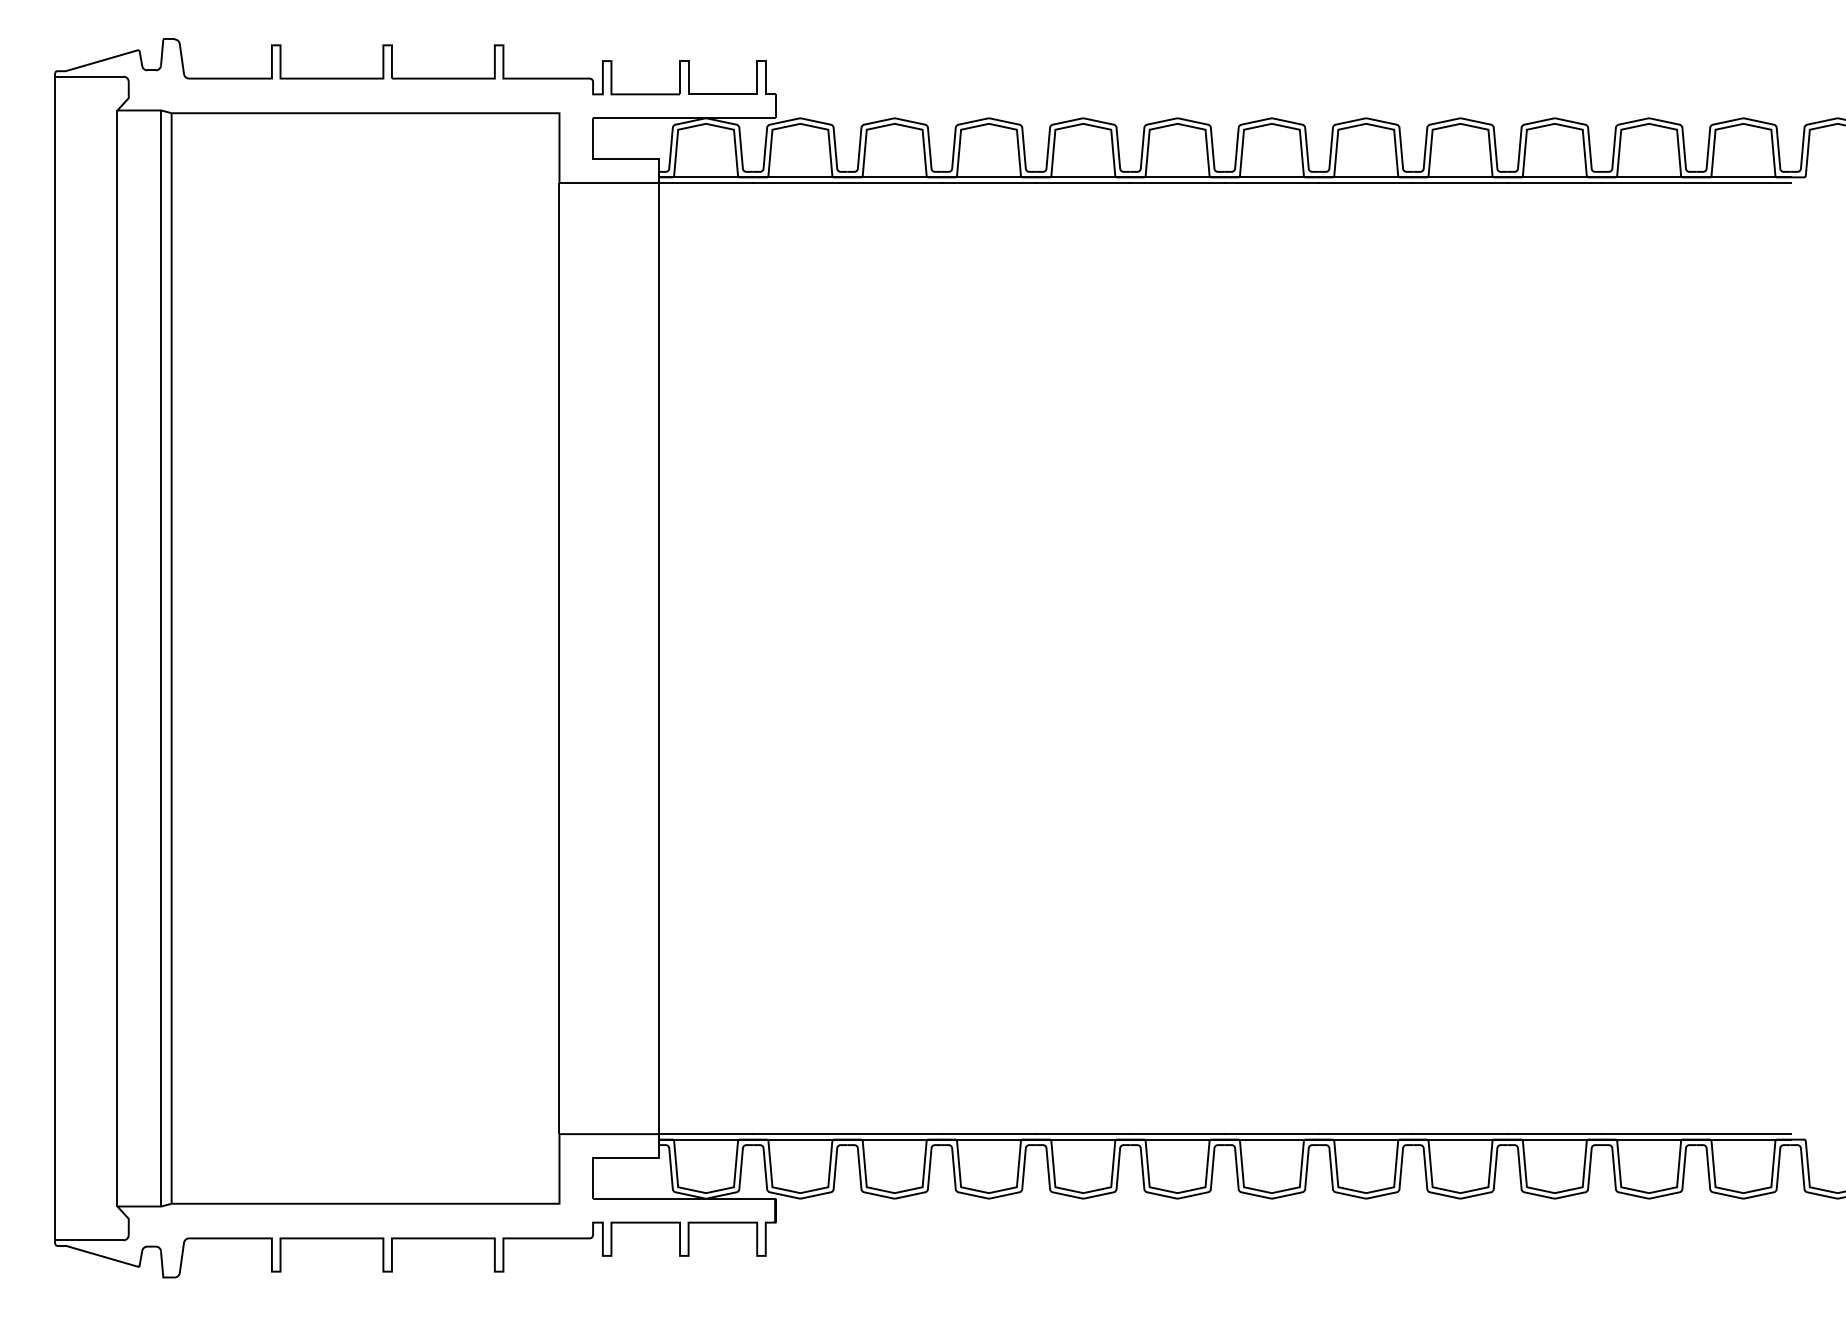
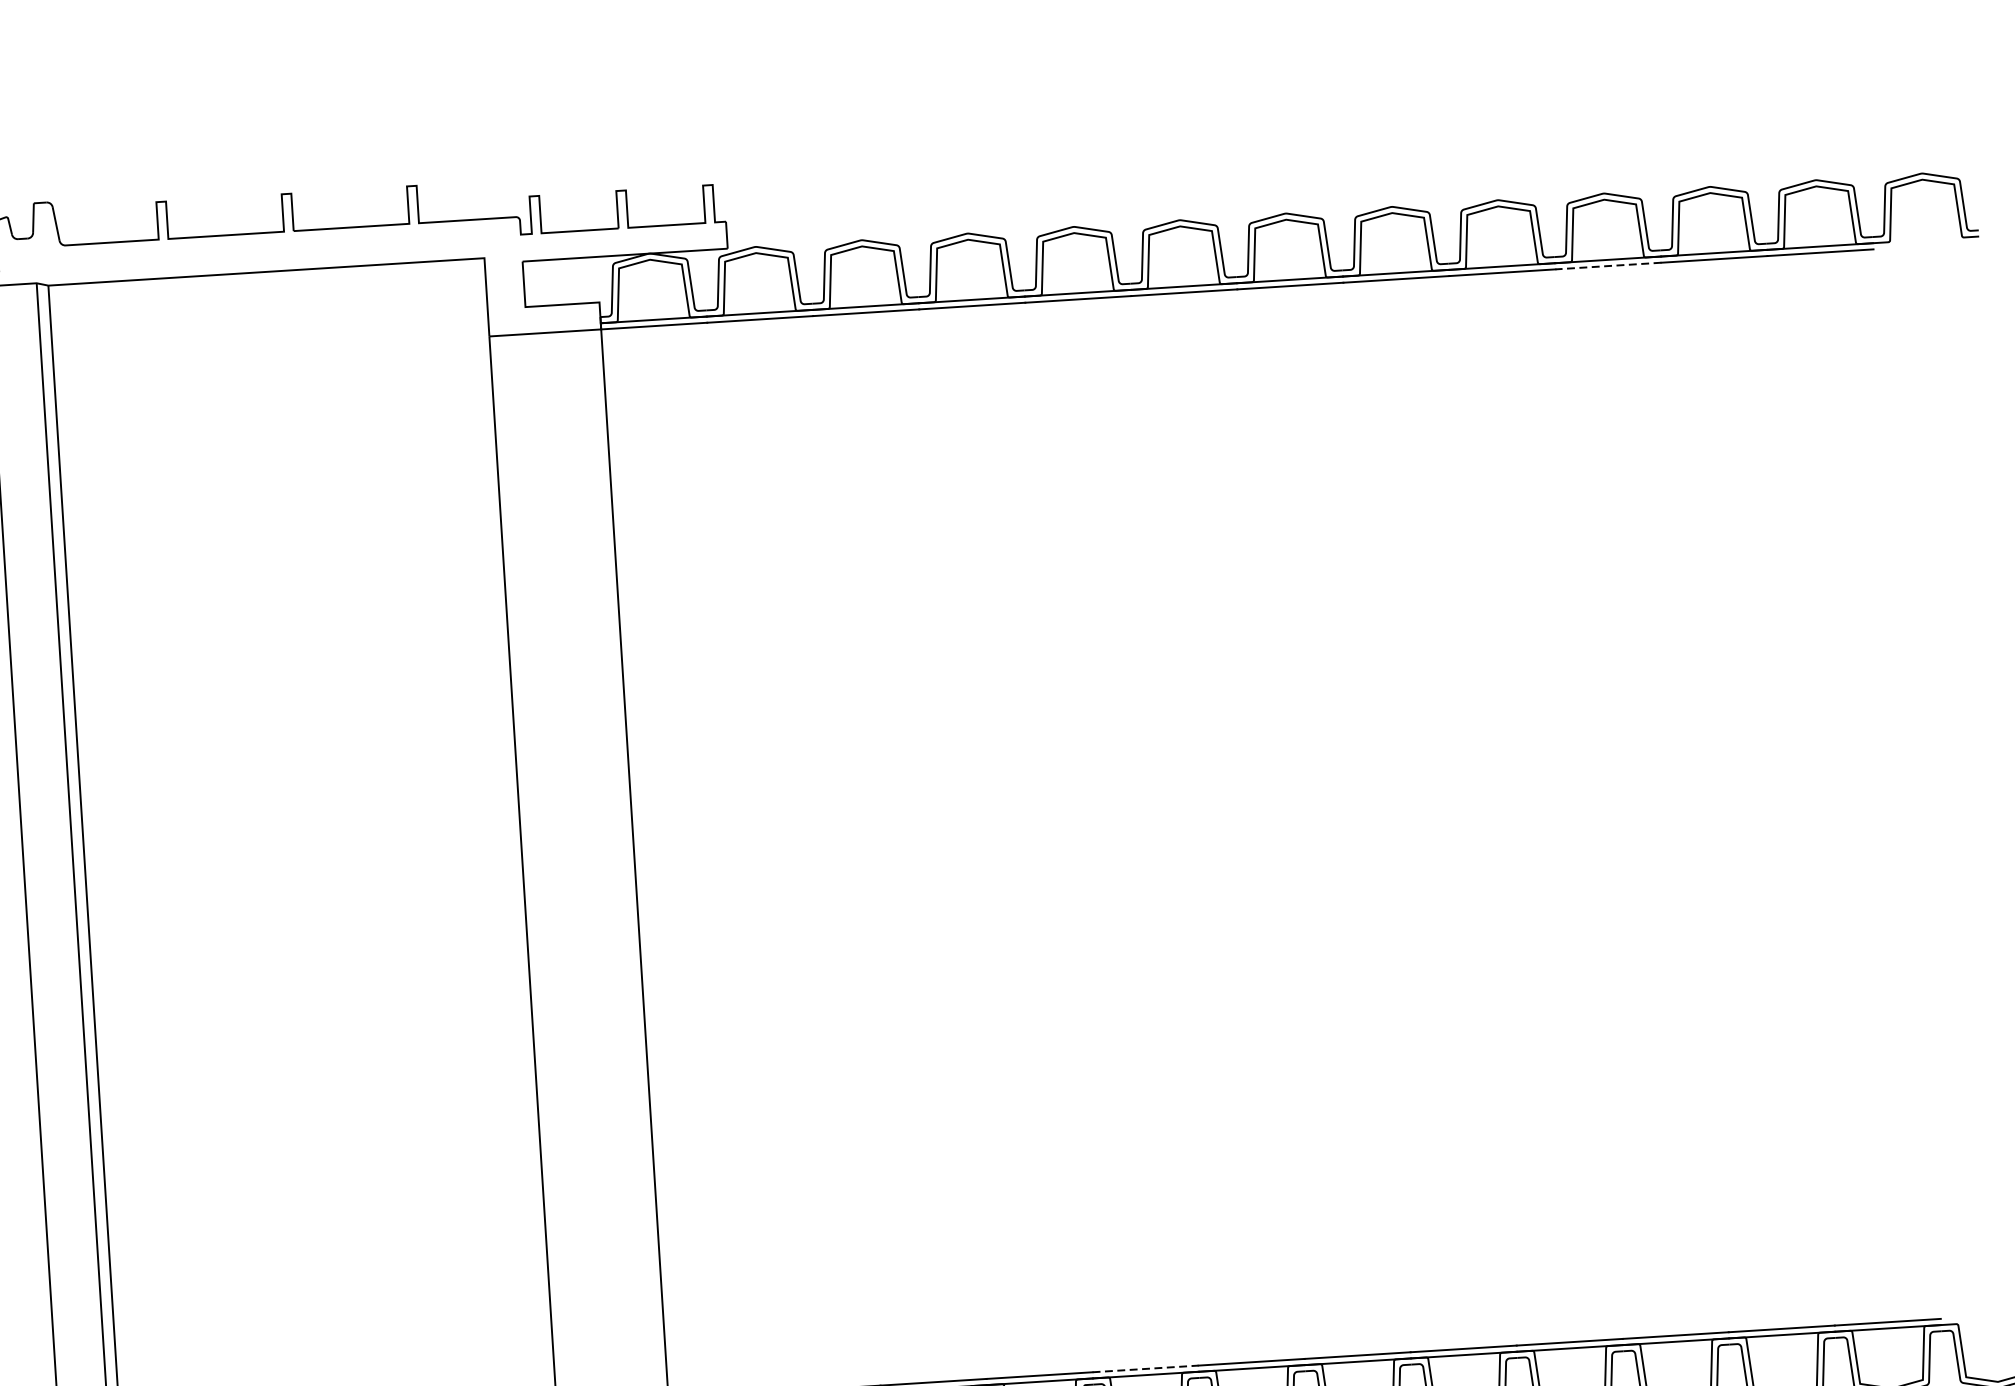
line: (1554, 182) -> (1608, 265), solid -> dashed
line: (1083, 1134) -> (1145, 1369), solid -> dashed

